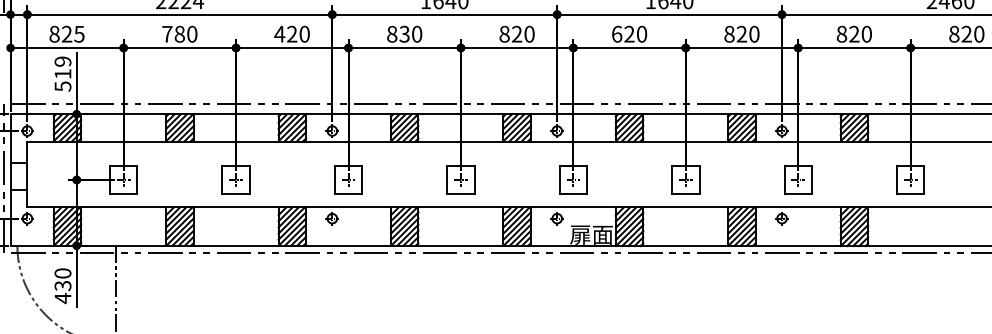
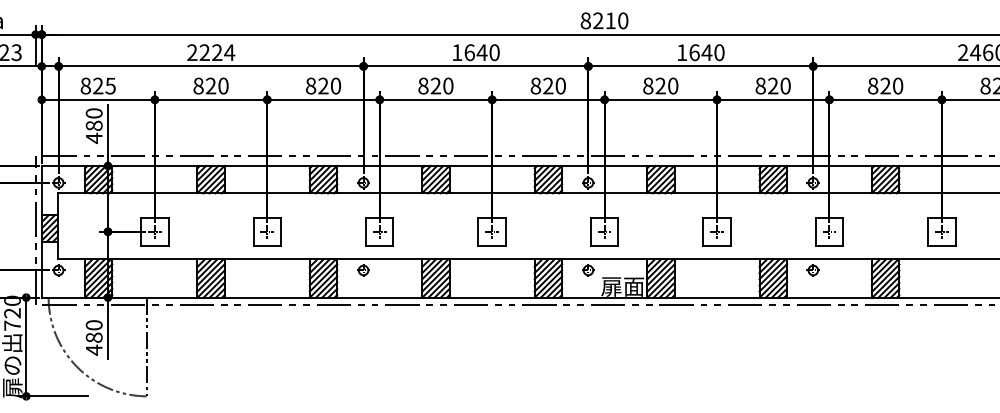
text: (173, 33) -> (204, 85), 780 -> 820
text: (279, 33) -> (310, 85), 420 -> 820
text: (617, 33) -> (648, 85), 620 -> 820
text: (404, 34) -> (435, 86), 830 -> 820
text: (62, 74) -> (93, 126), 519 -> 480
hatch: (18, 176) -> (49, 228), added
text: (62, 285) -> (93, 337), 430 -> 480

